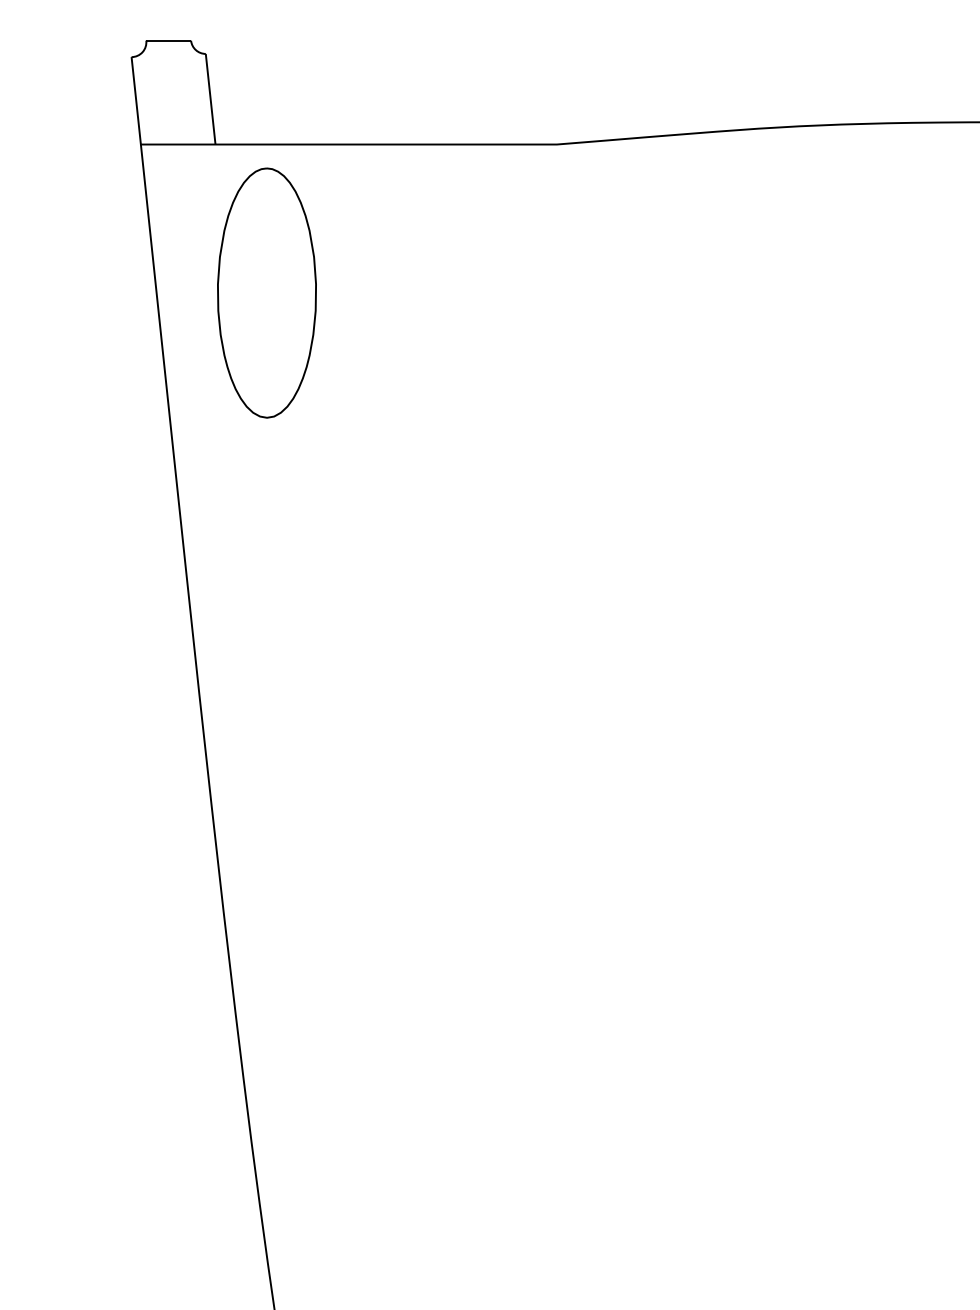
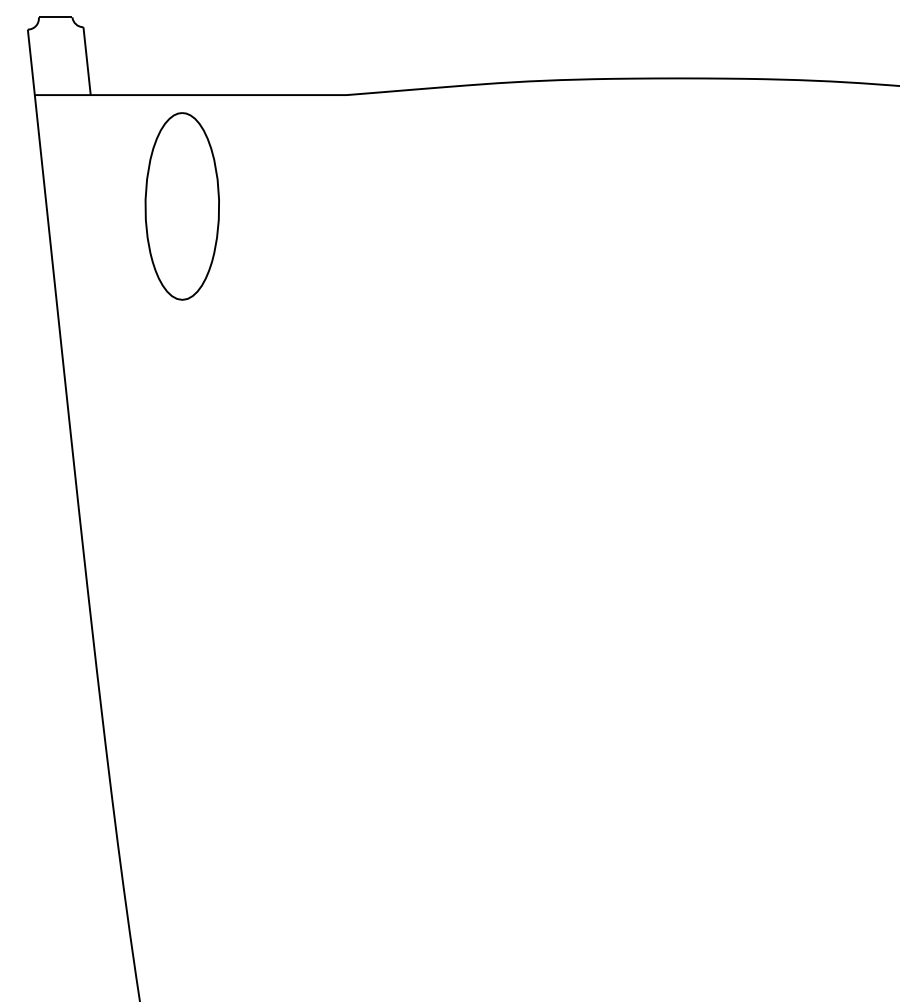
part: (265, 293) -> (181, 206), moved

